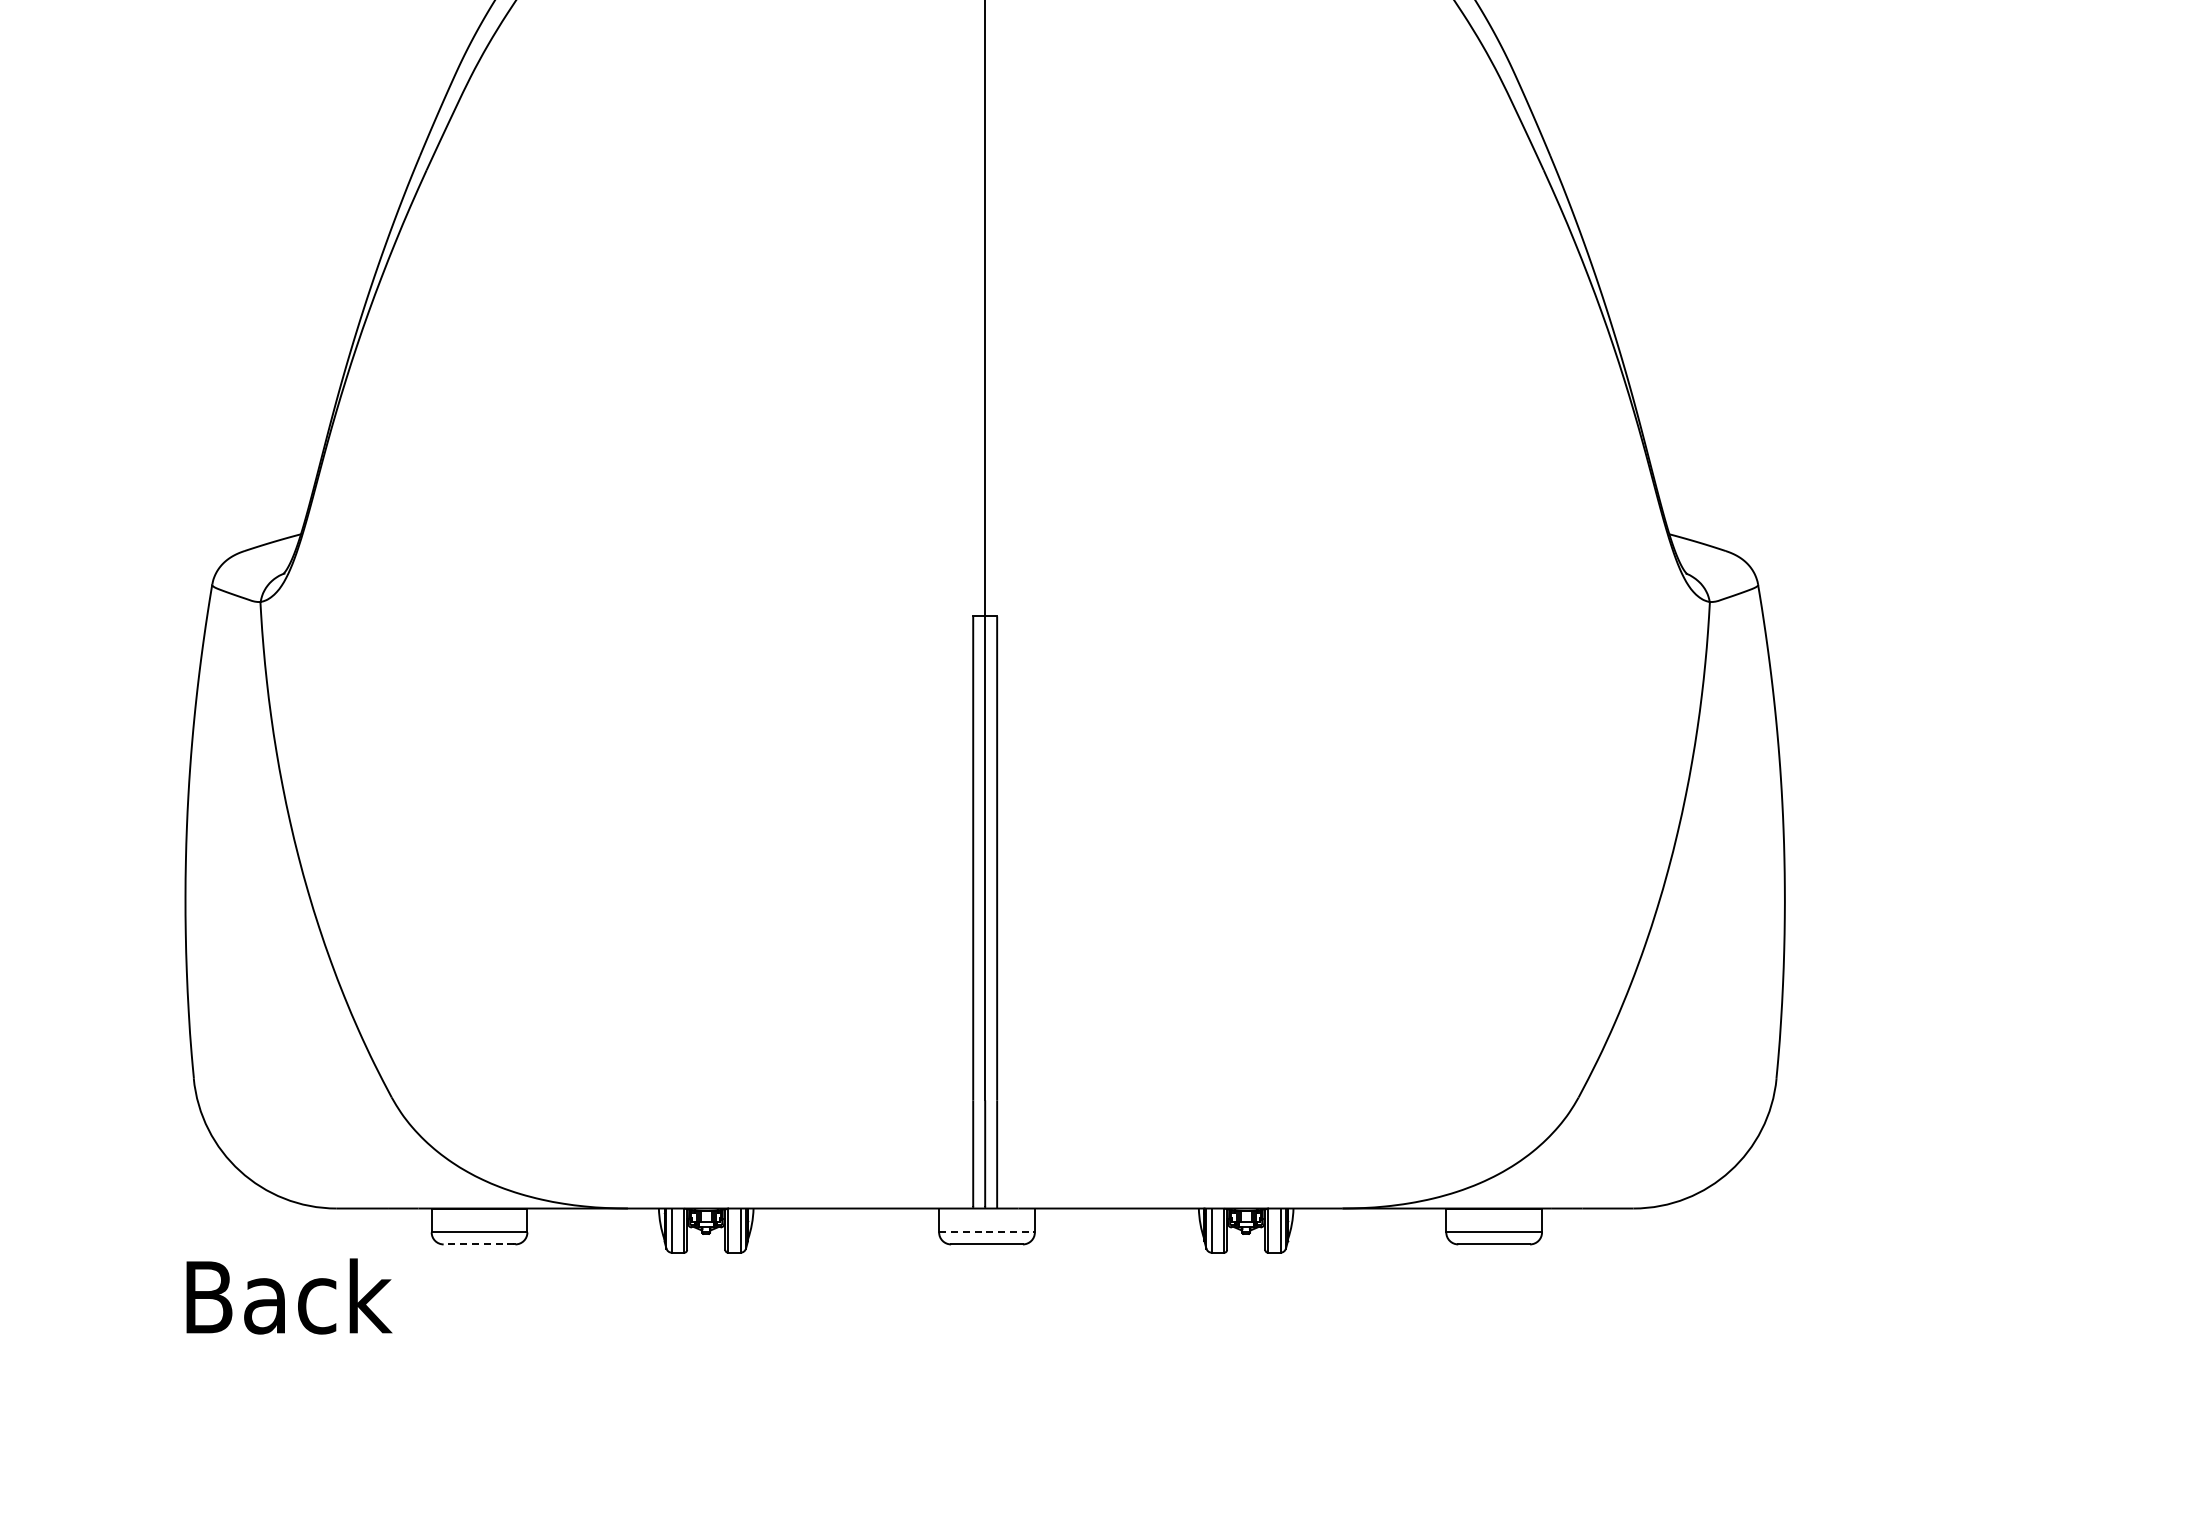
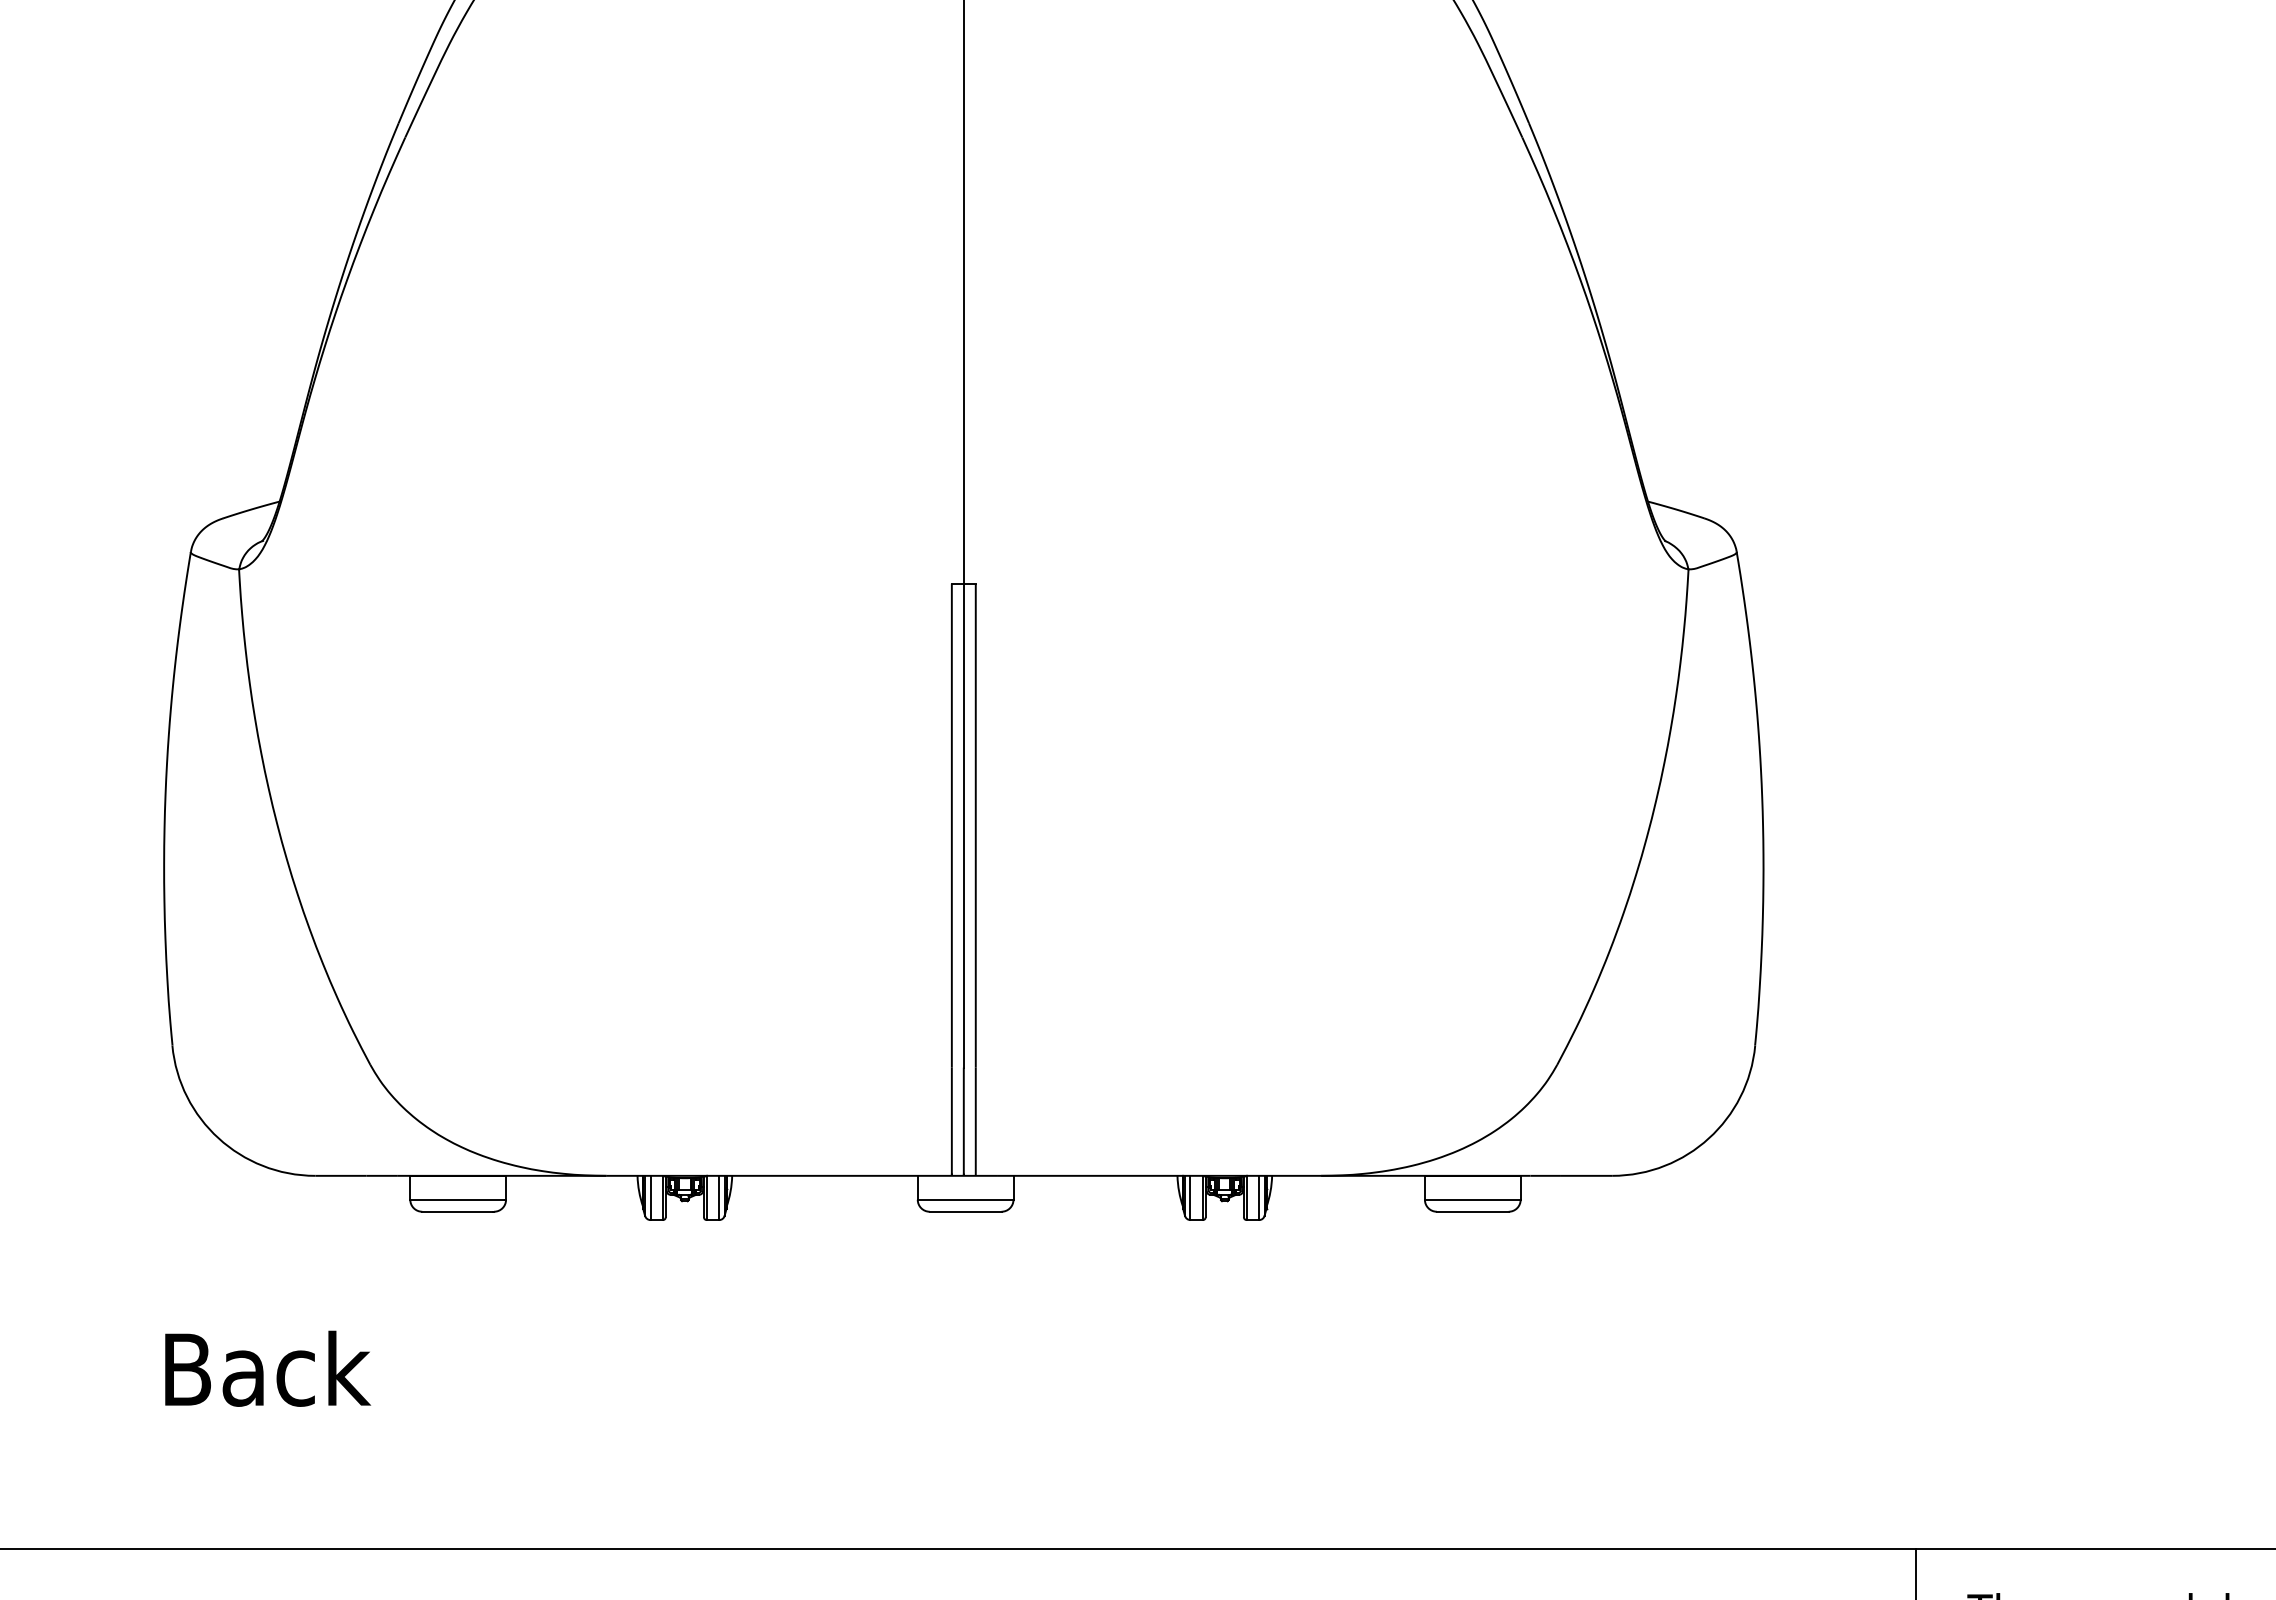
line: (986, 1232) -> (965, 1199), dashed -> solid
line: (478, 1244) -> (457, 1211), dashed -> solid
text: (289, 1296) -> (268, 1368), moved

